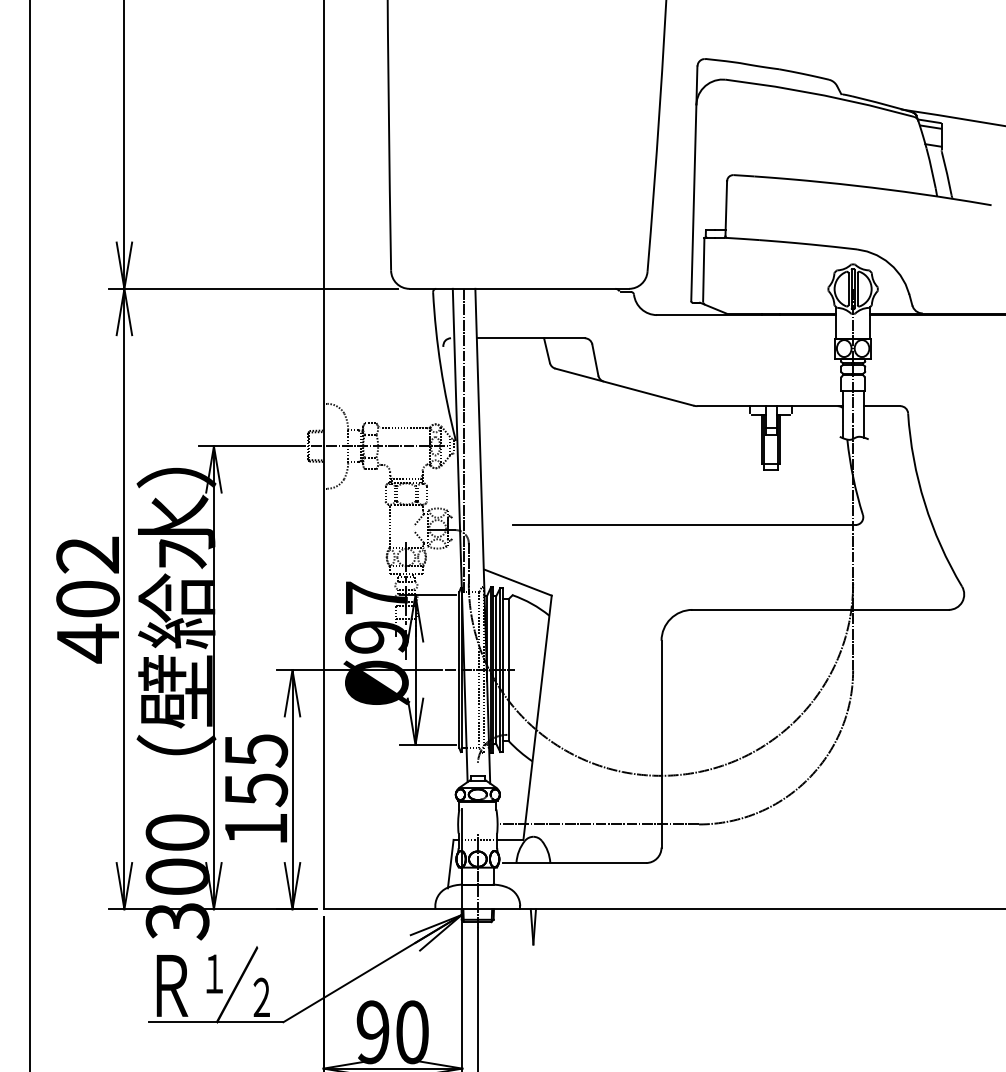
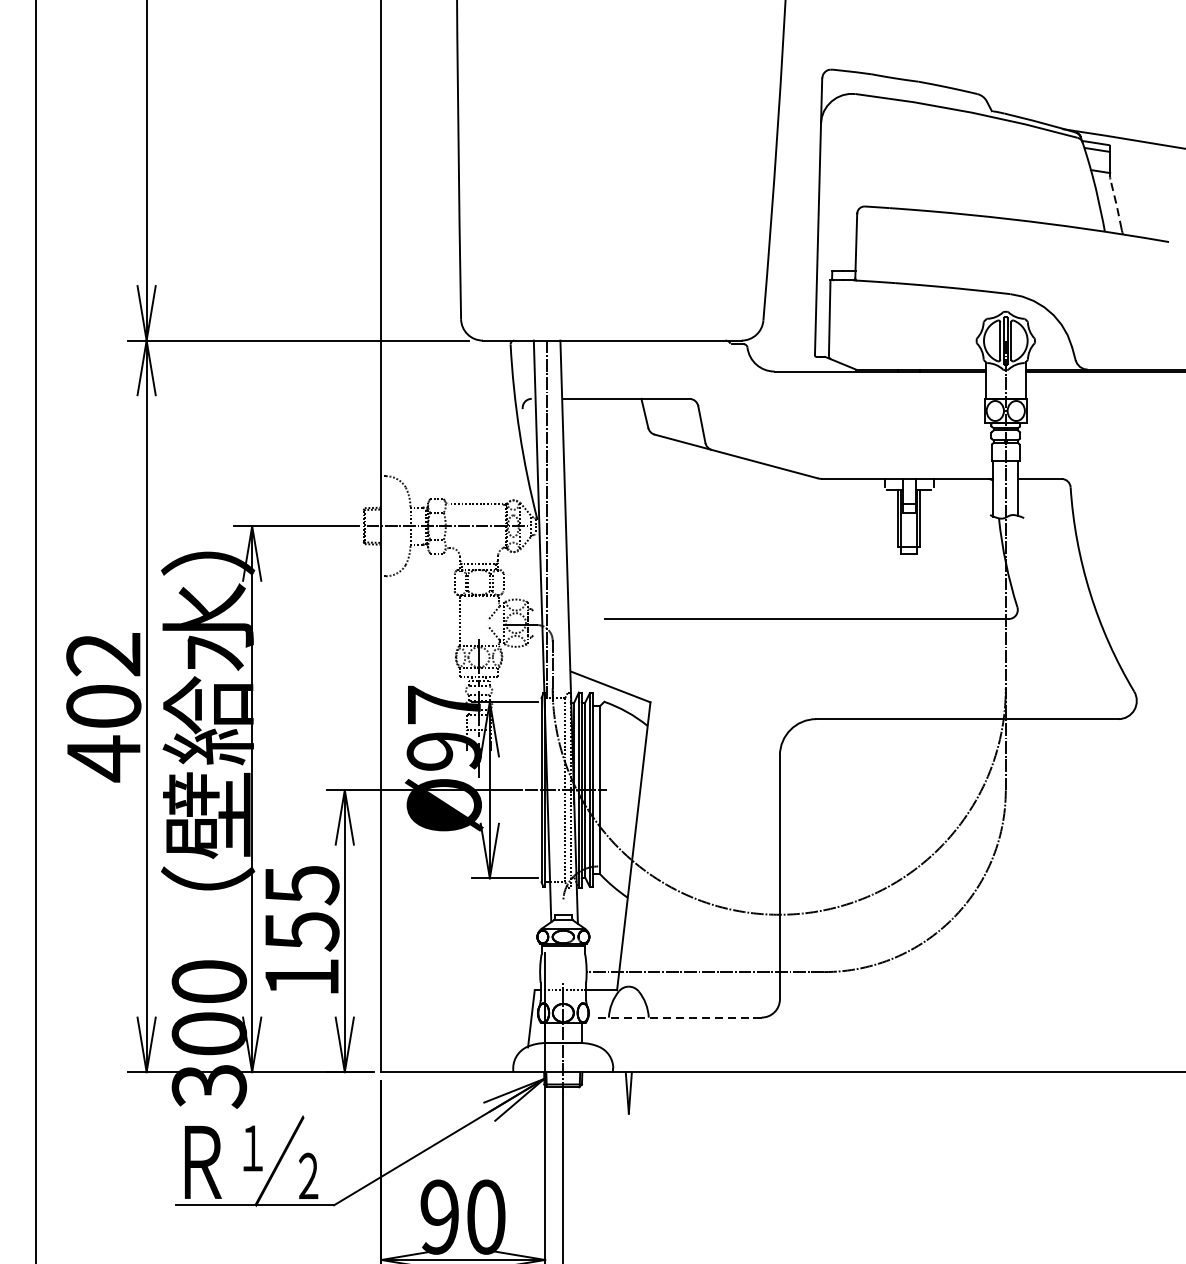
line: (947, 173) -> (1117, 204), solid -> dashed
line: (574, 863) -> (677, 1018), solid -> dashed

